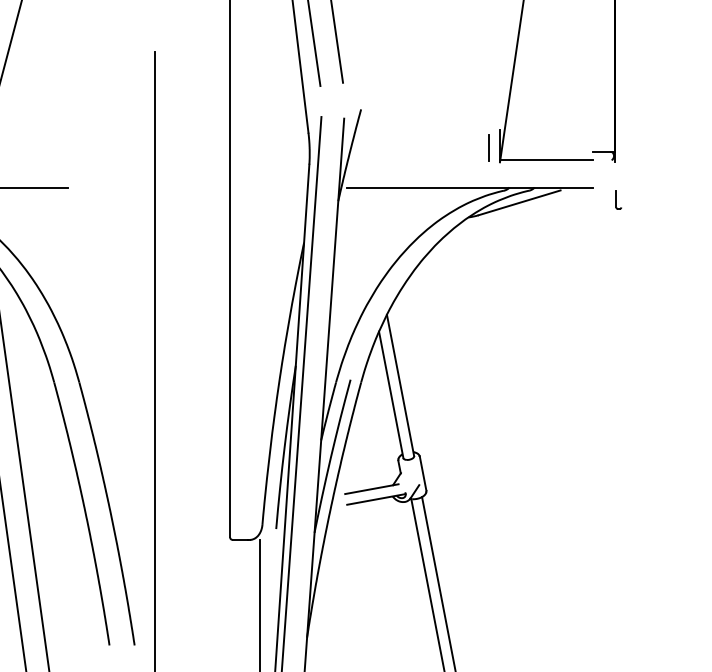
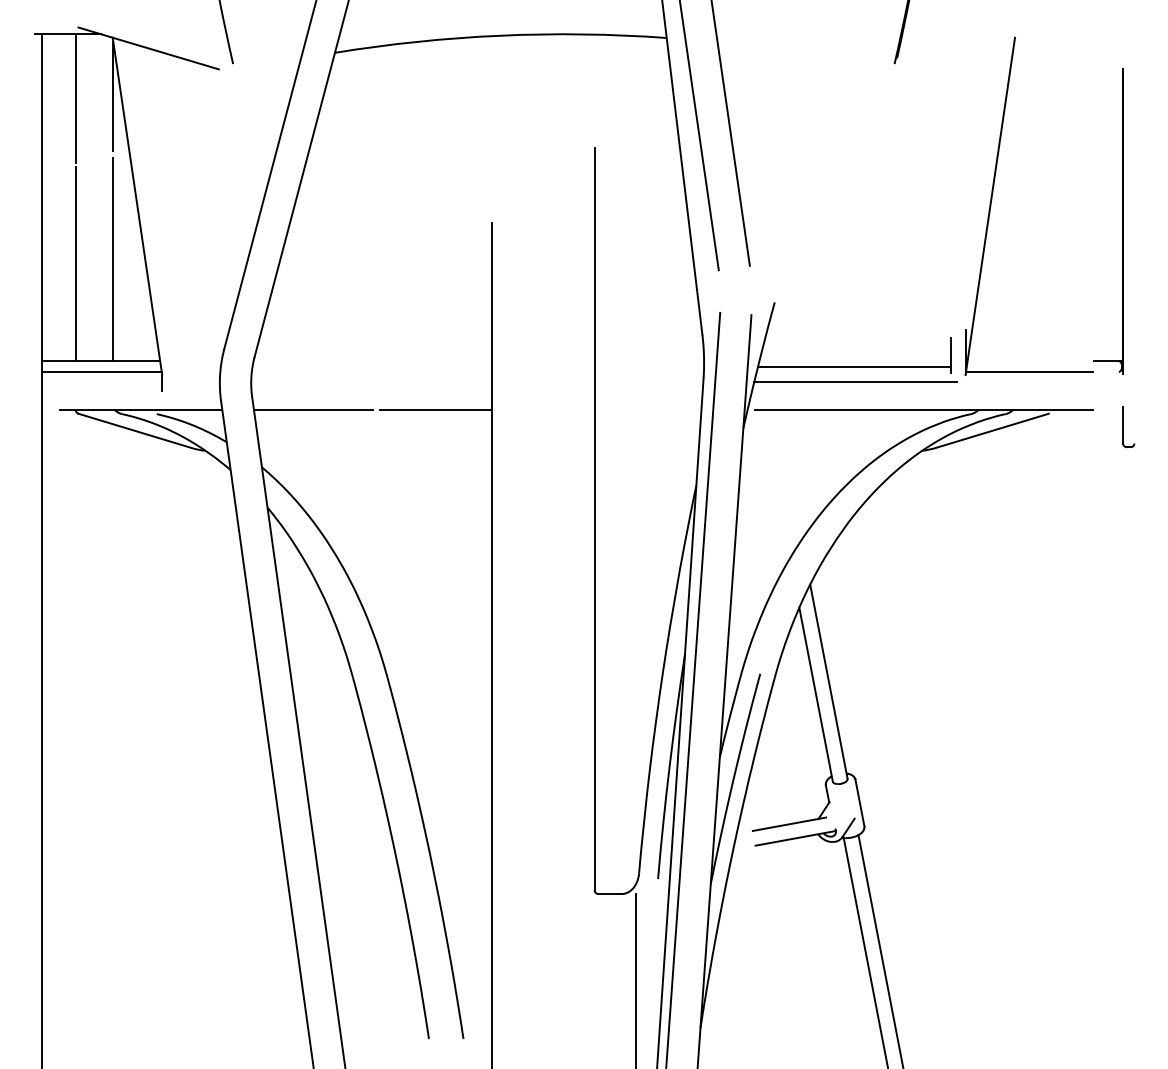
line: (419, 156) -> (854, 366), added
line: (419, 166) -> (855, 381), added
line: (114, 187) -> (435, 409), added
part: (618, 200) -> (1128, 427), size x1.67

